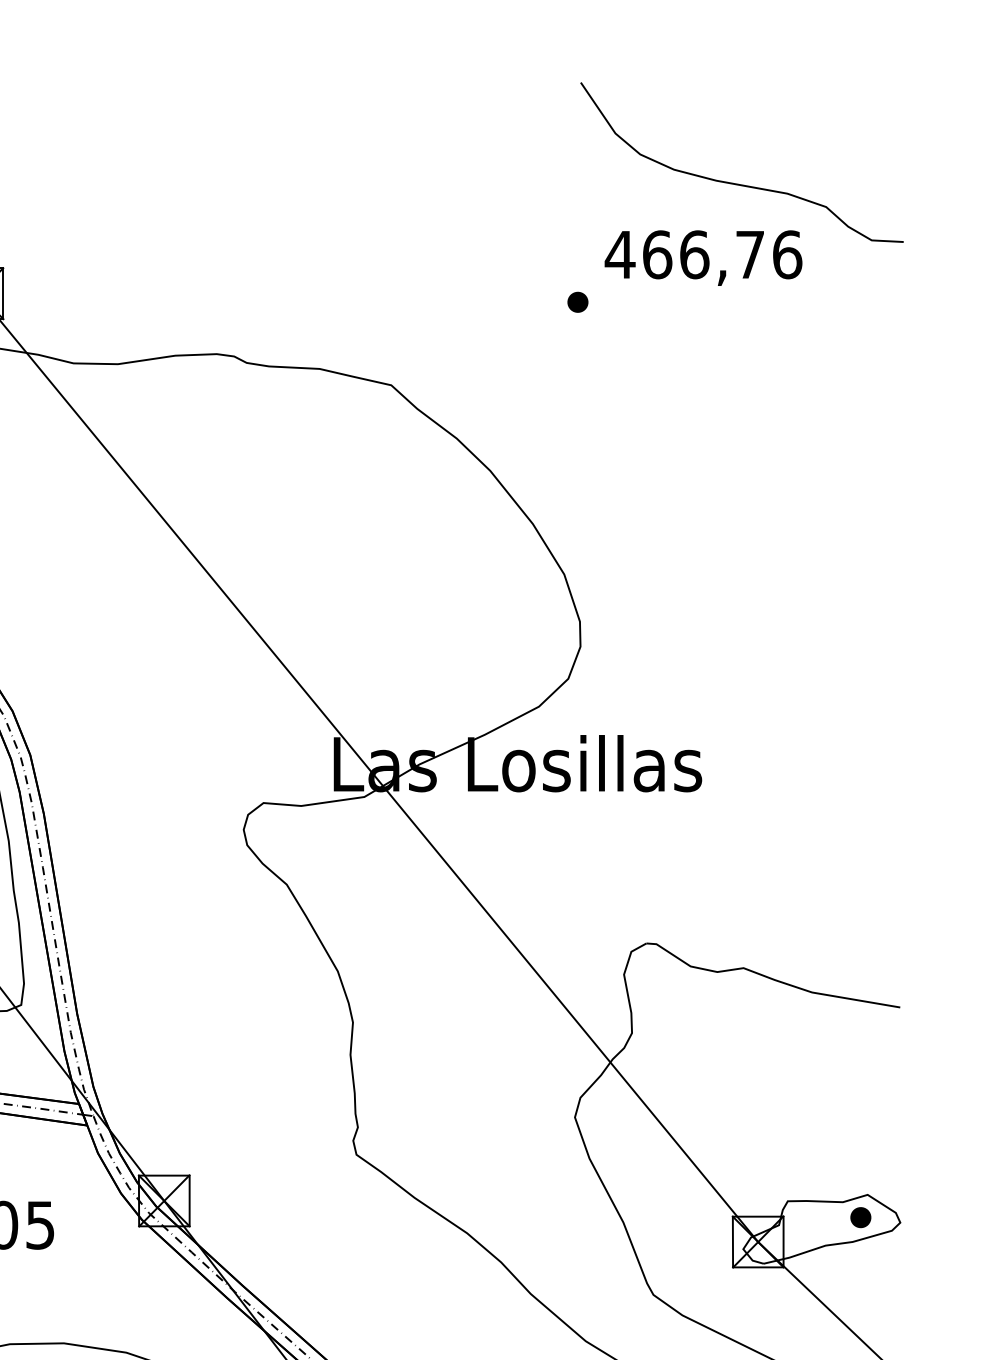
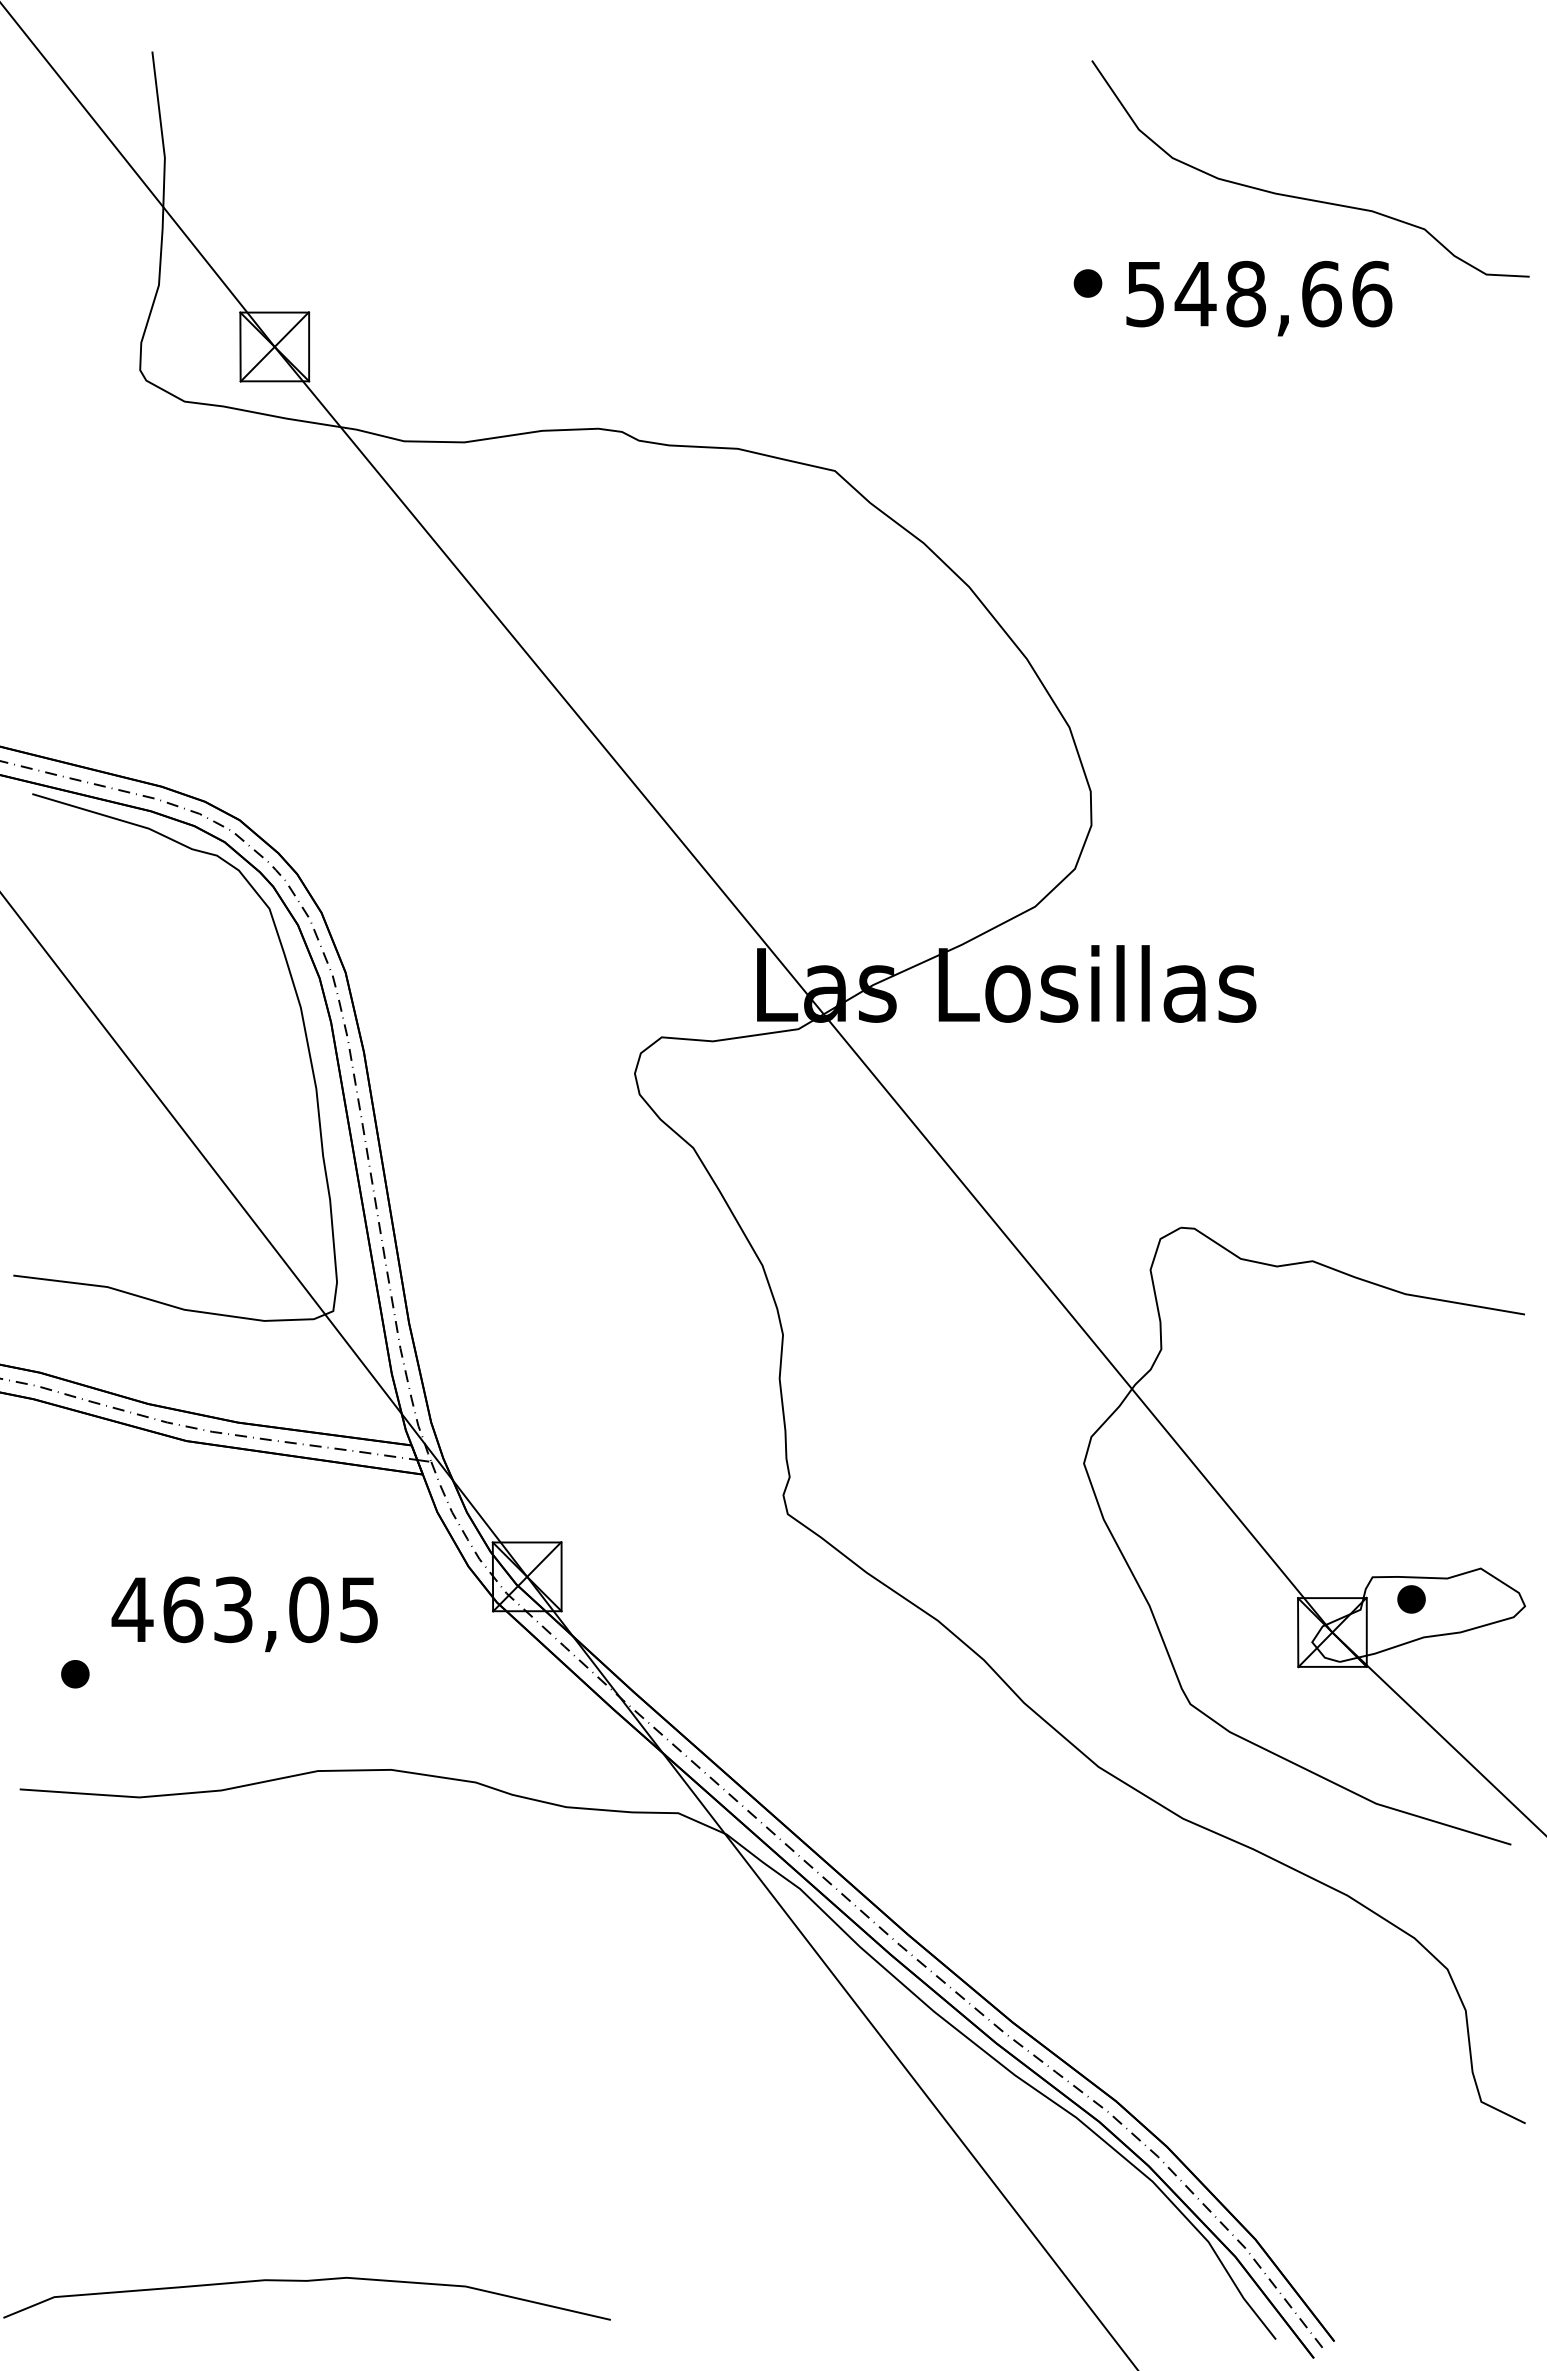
text: (684, 254) -> (1232, 293), 466,76 -> 548,66
part: (577, 302) -> (1087, 283), moved
part: (860, 1217) -> (1411, 1599), moved

